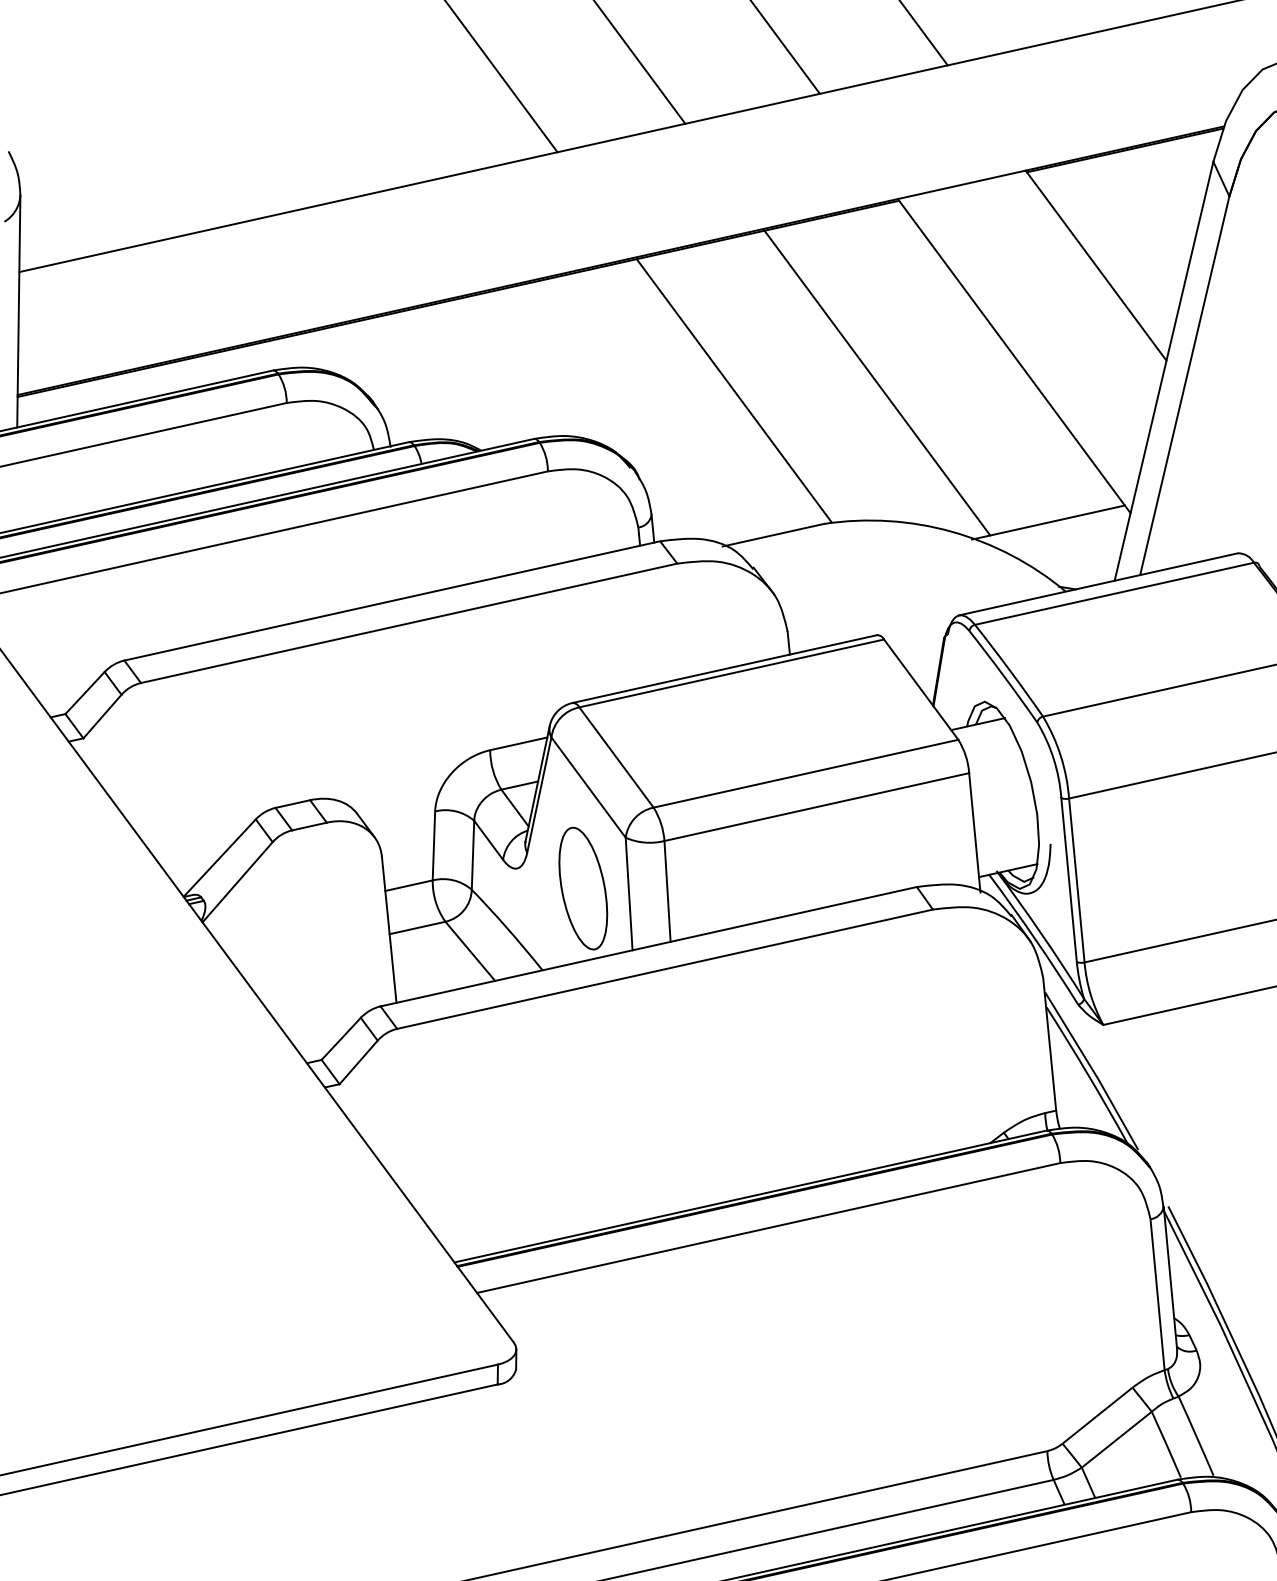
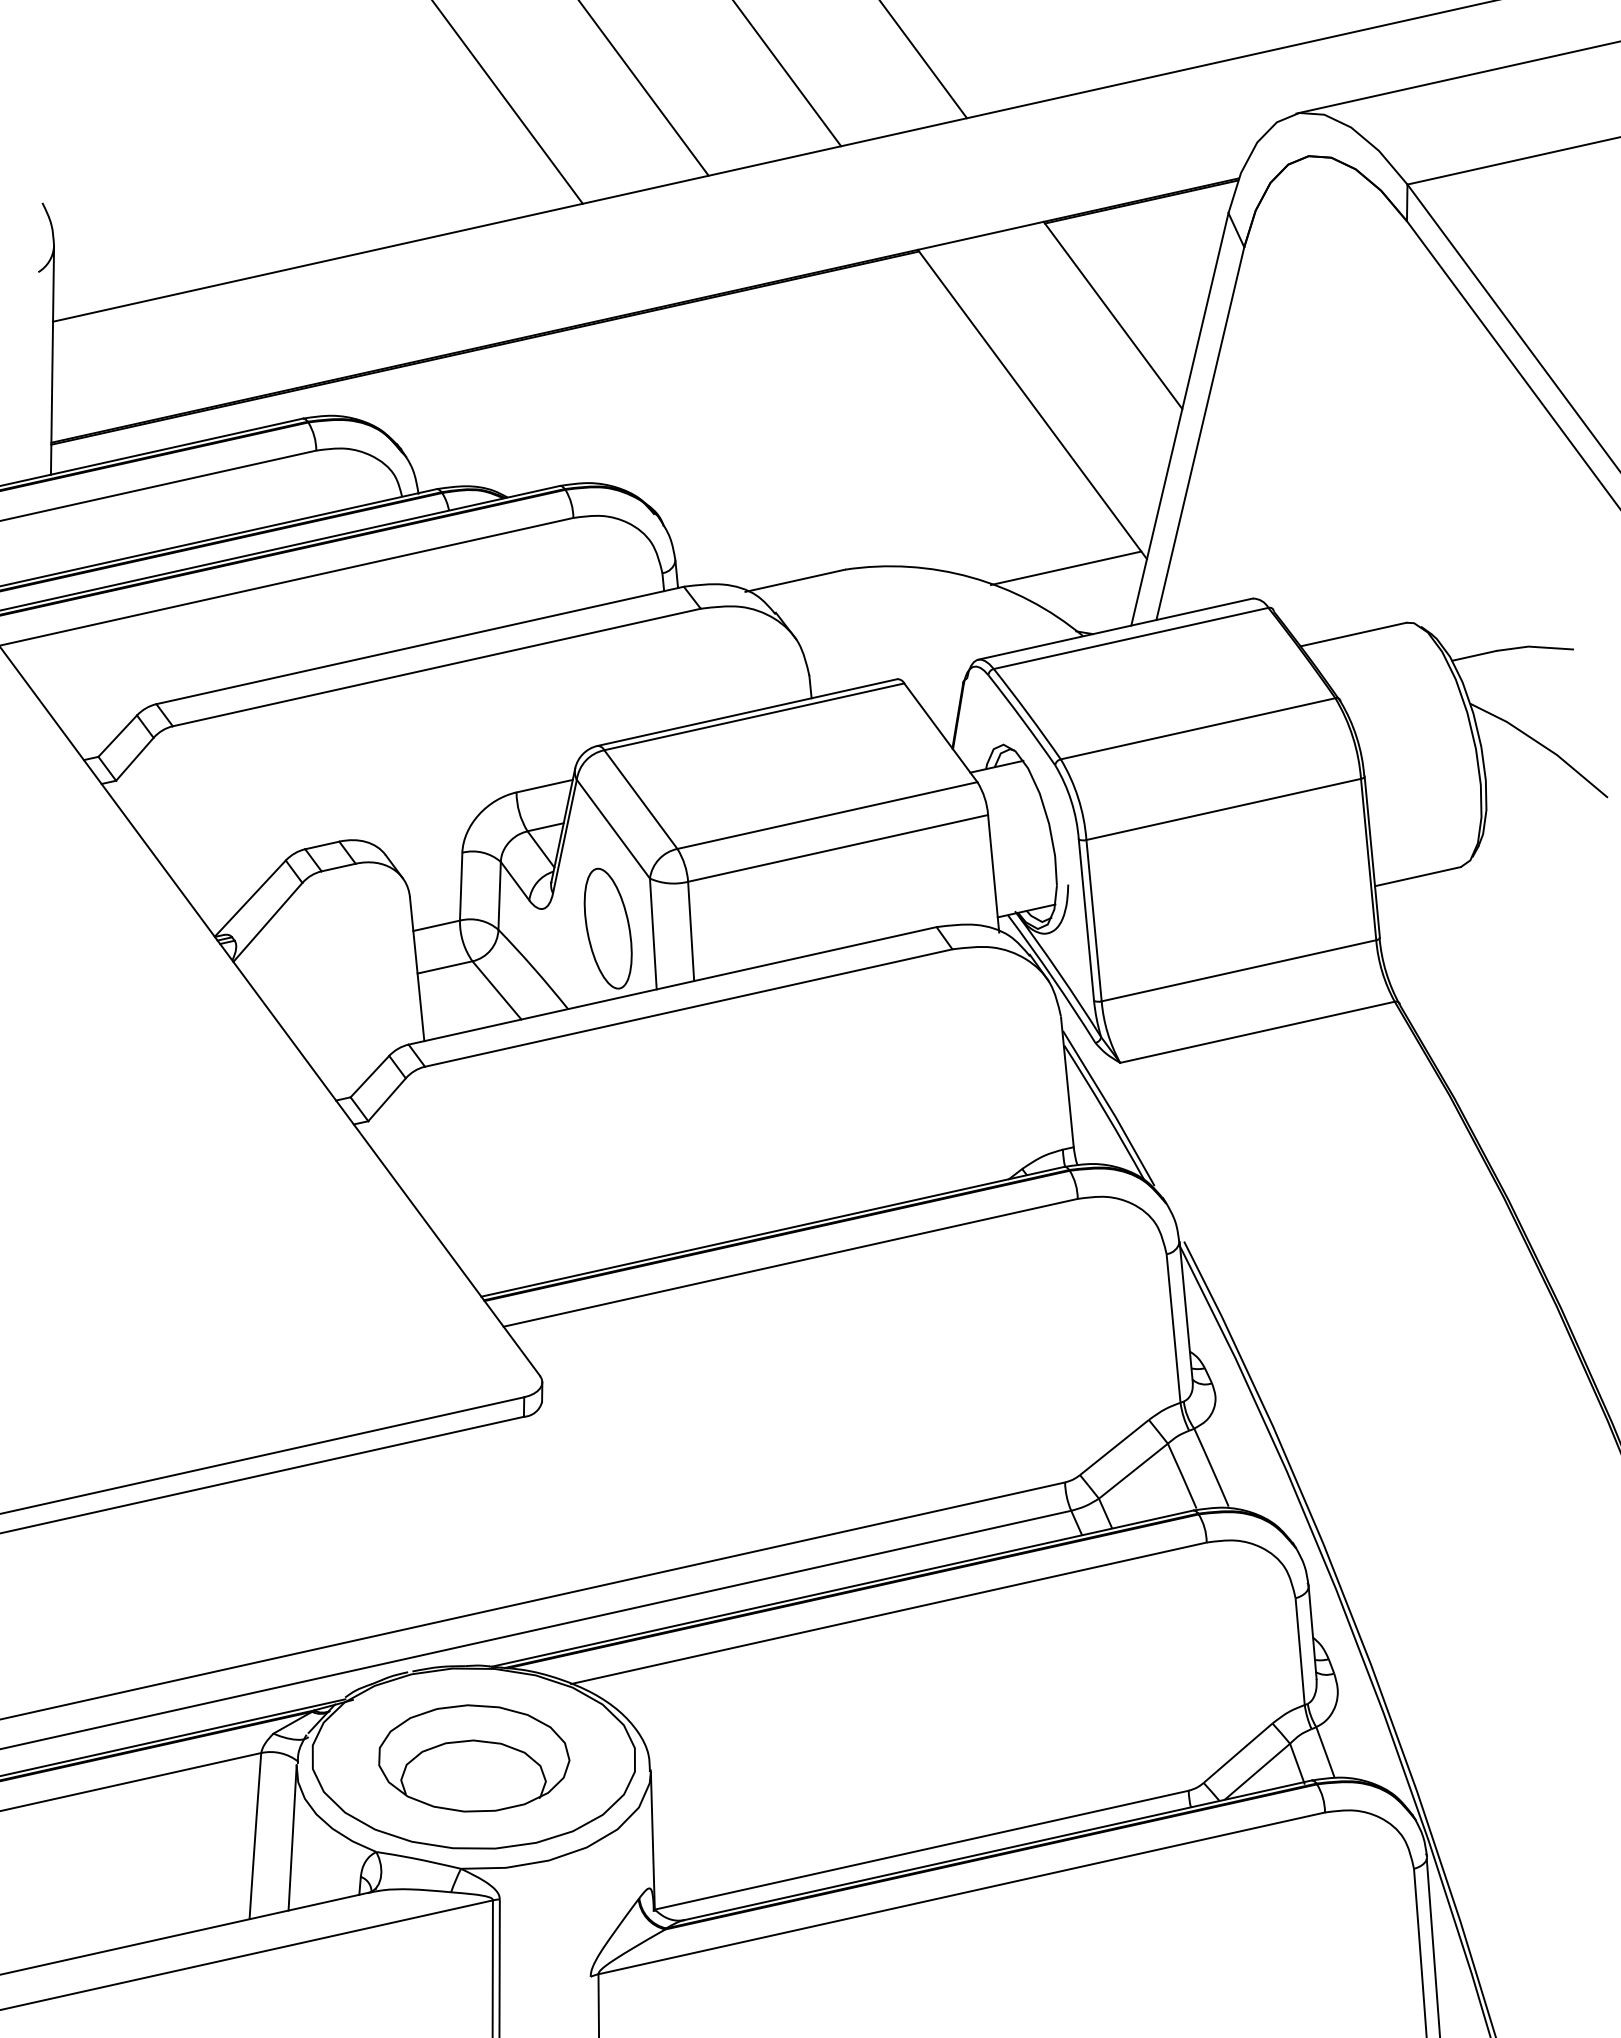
line: (877, 383) -> (897, 431), removed
line: (733, 390) -> (756, 438), removed

